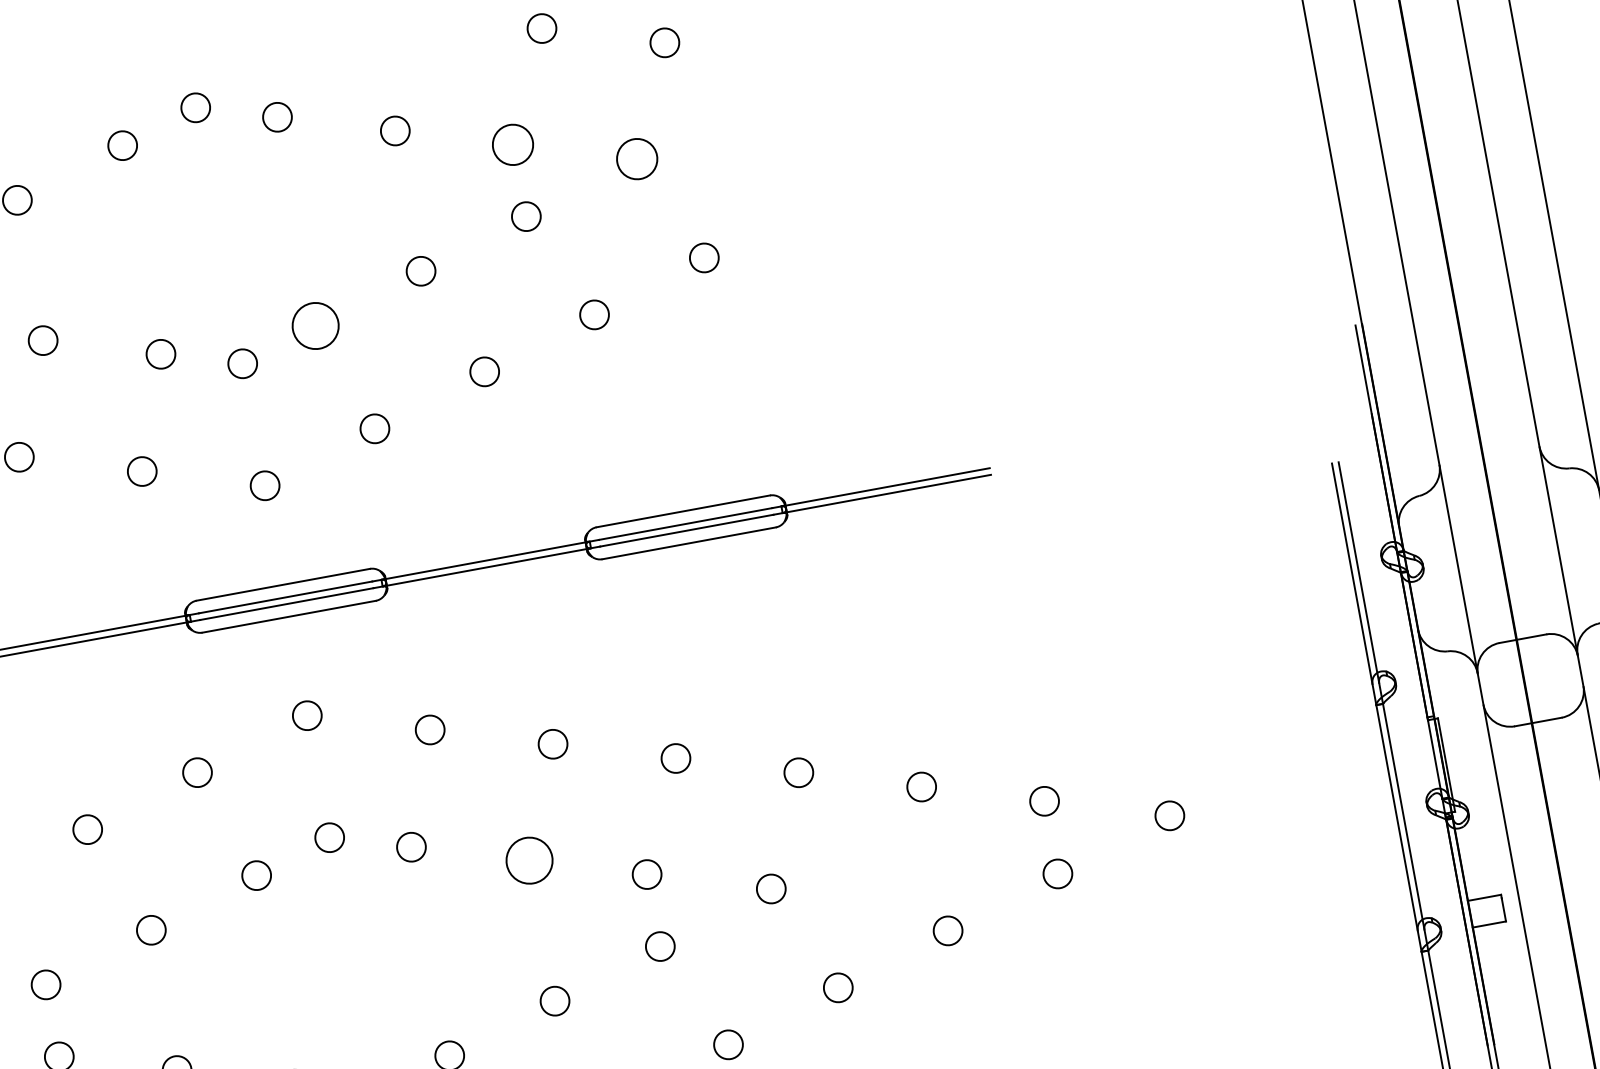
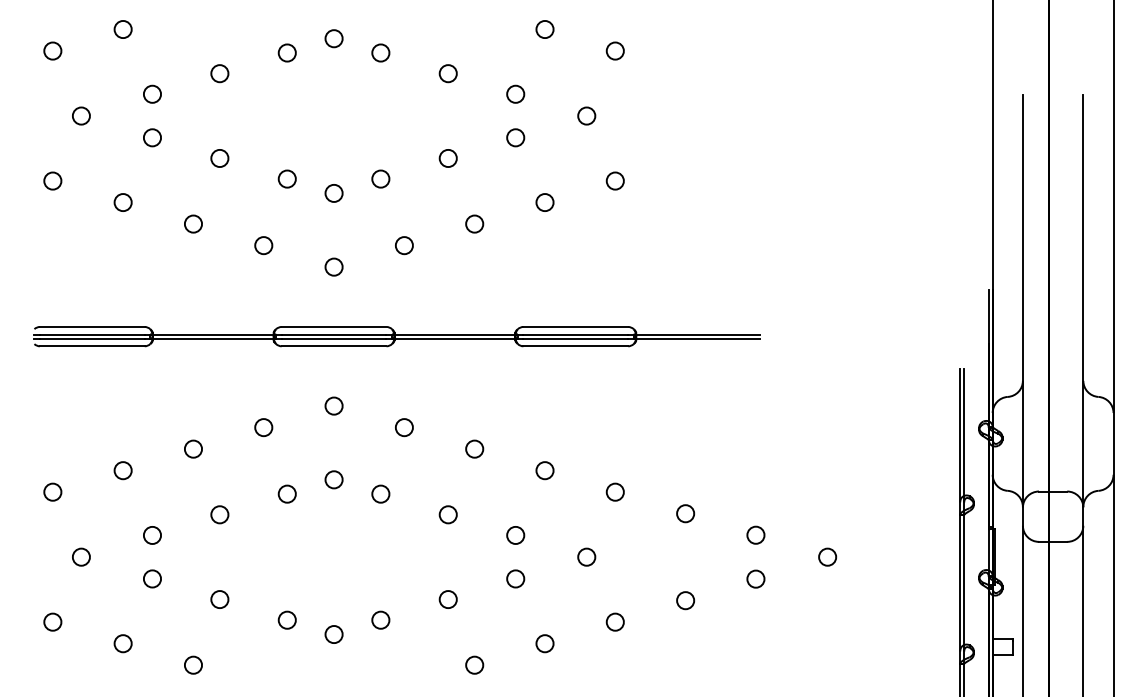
circle: (512, 143) -> (515, 93), size x0.71
circle: (636, 158) -> (586, 115), size x0.71
circle: (315, 325) -> (380, 178), size x0.62
circle: (527, 860) -> (447, 514), size x0.62

